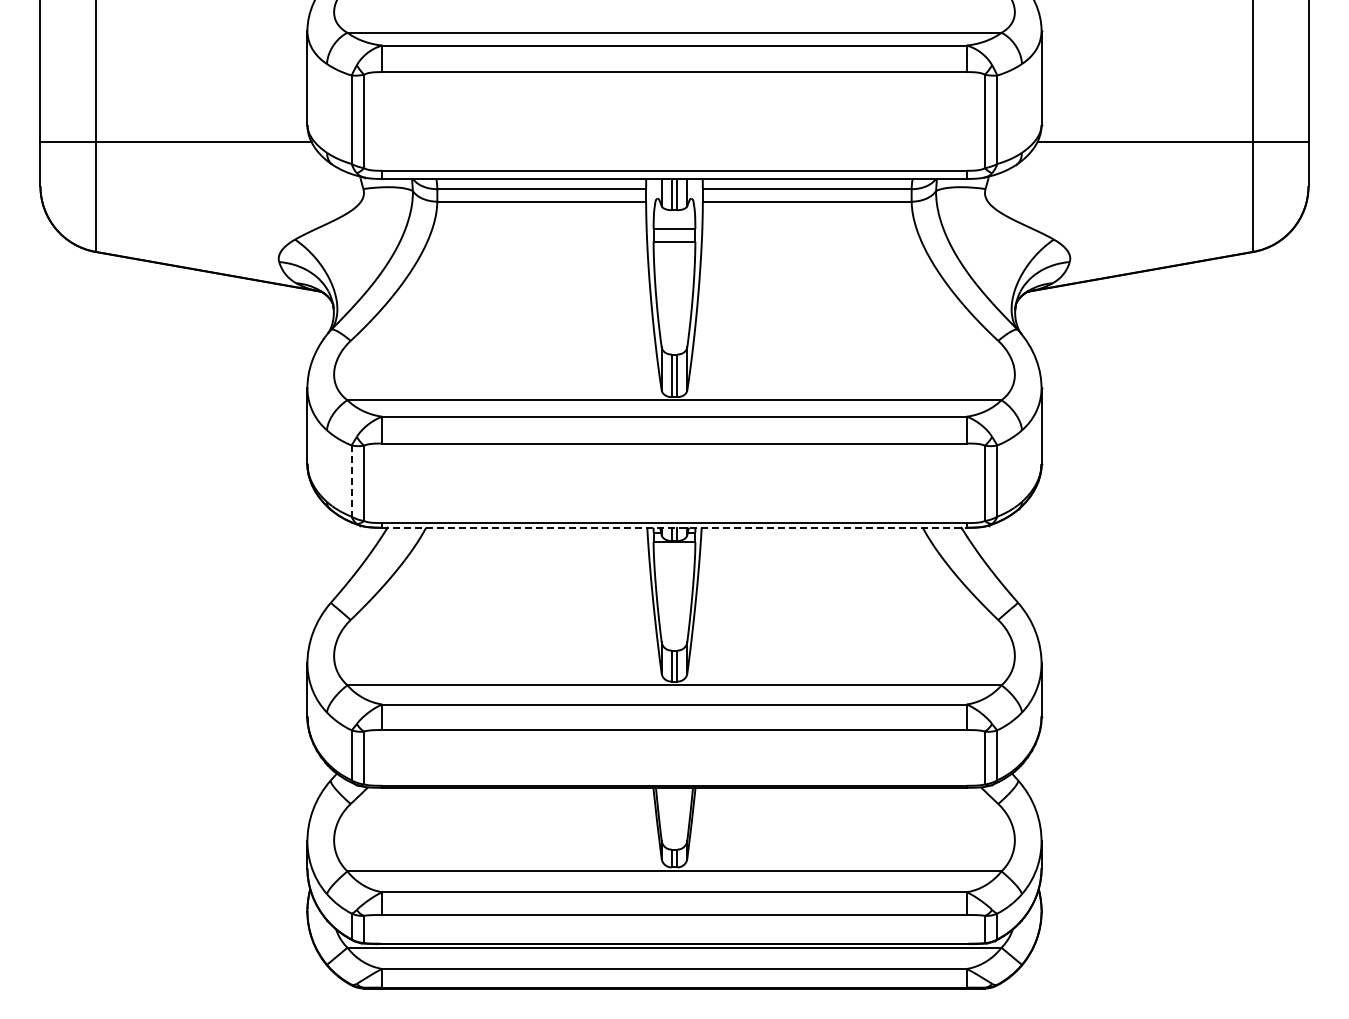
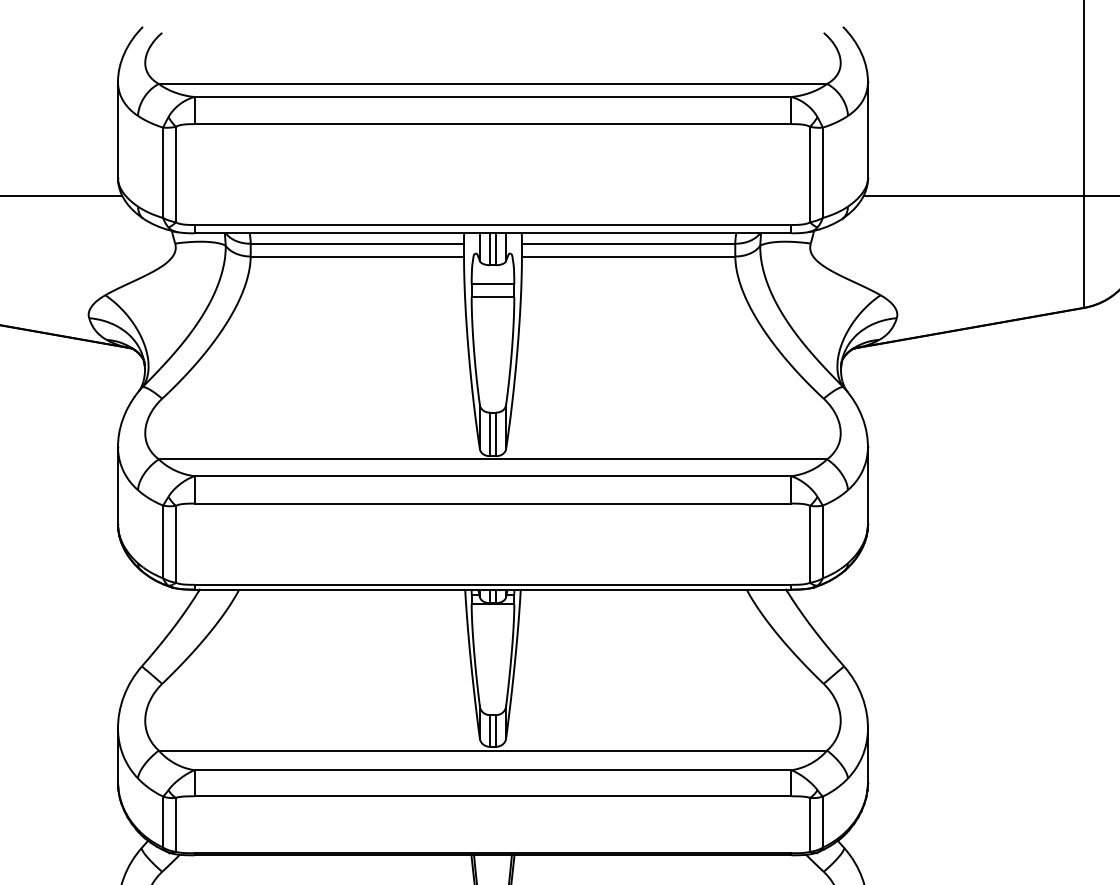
line: (351, 481) -> (163, 542), dashed -> solid
line: (675, 527) -> (494, 589), dashed -> solid

